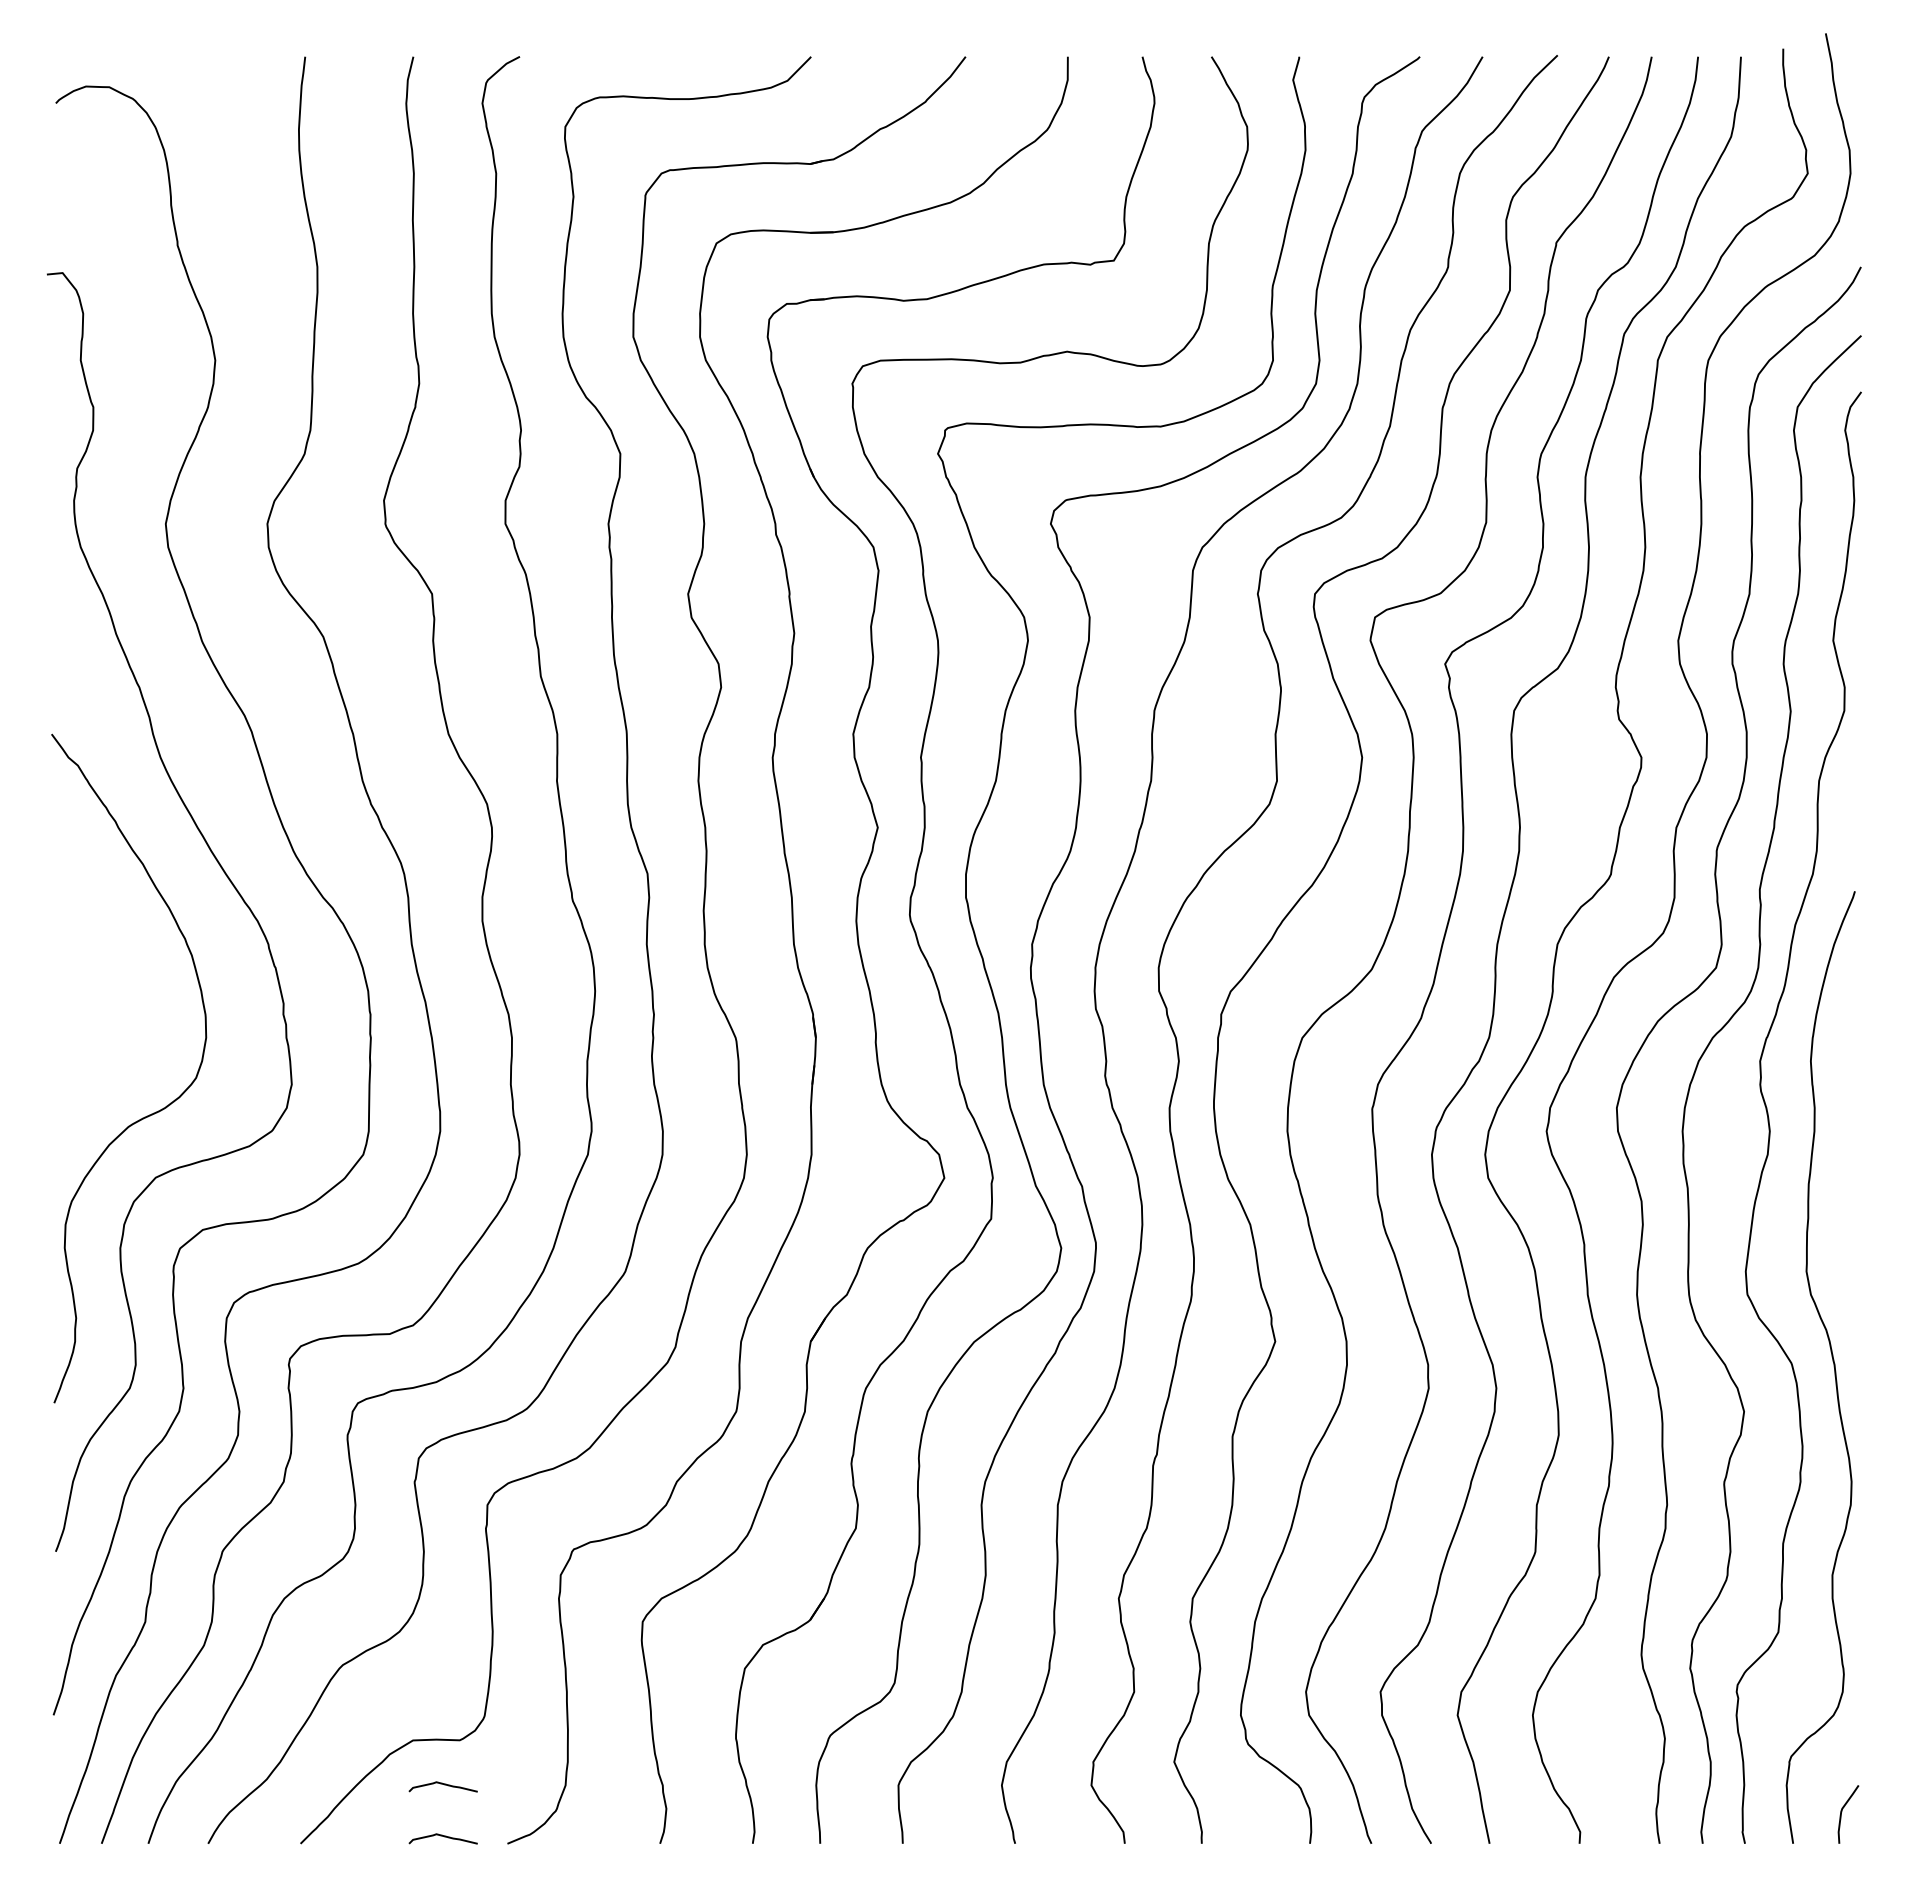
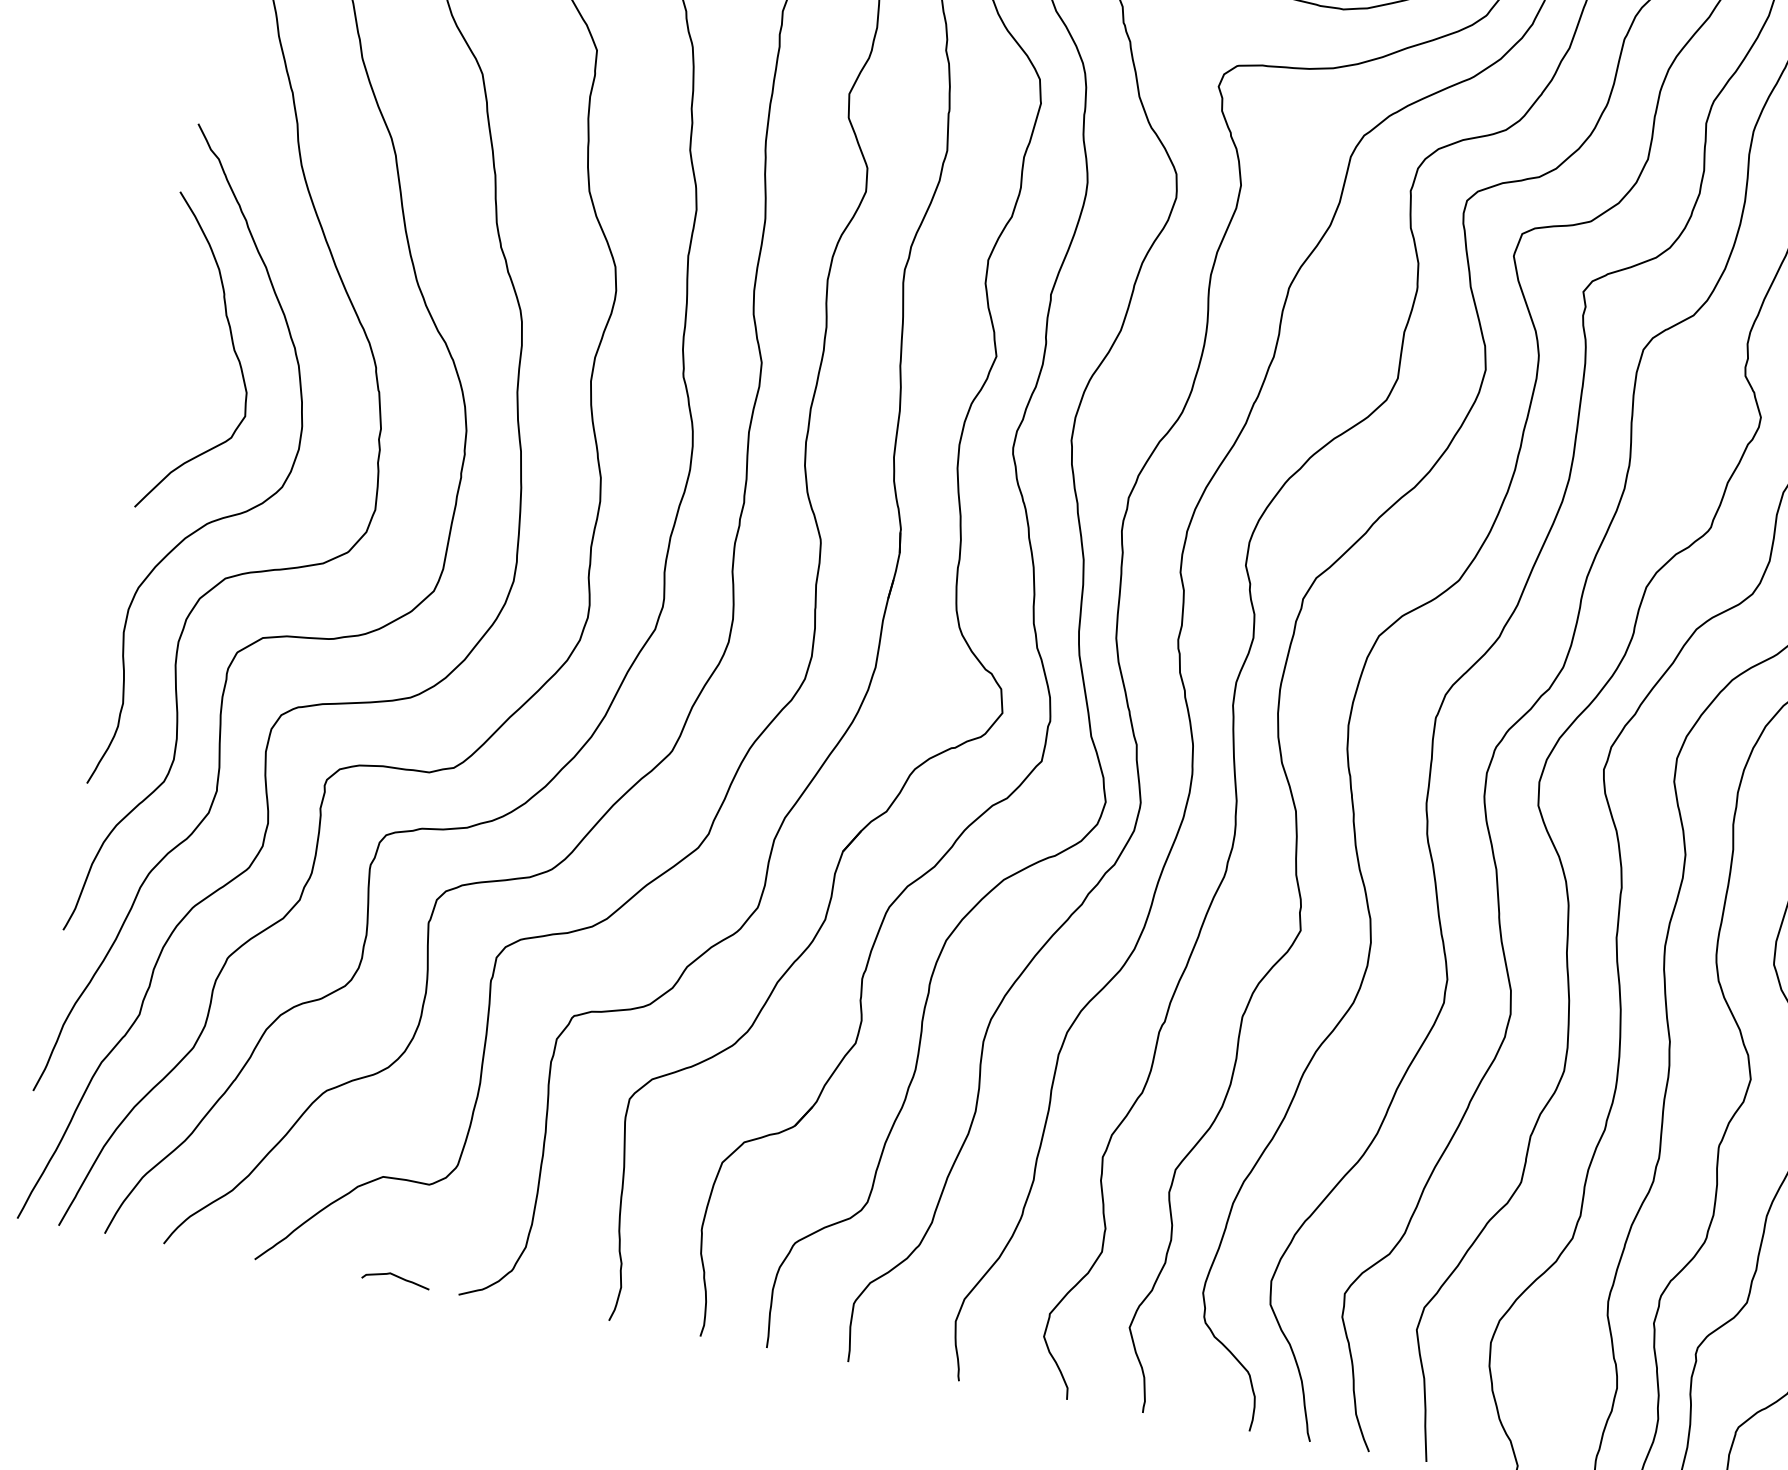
curve: (124, 951) -> (233, 350), added
curve: (442, 1784) -> (404, 1225), removed

